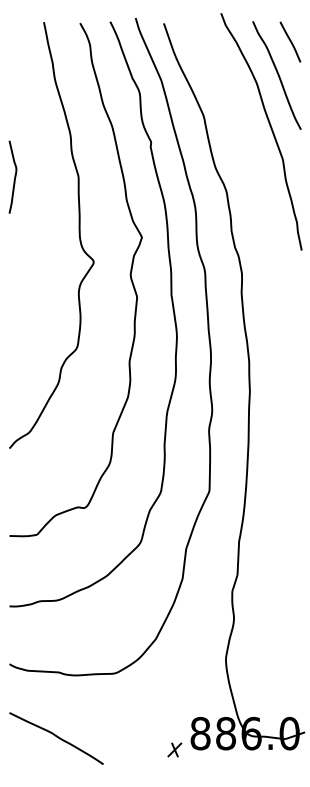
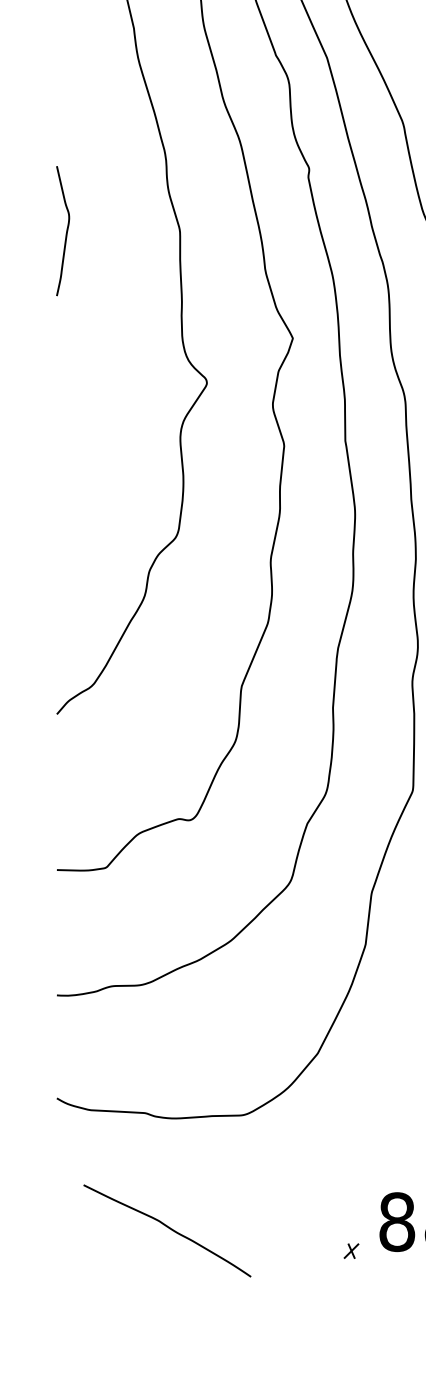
curve: (56, 737) -> (167, 1228), moved
part: (174, 749) -> (350, 1250), size x0.6

